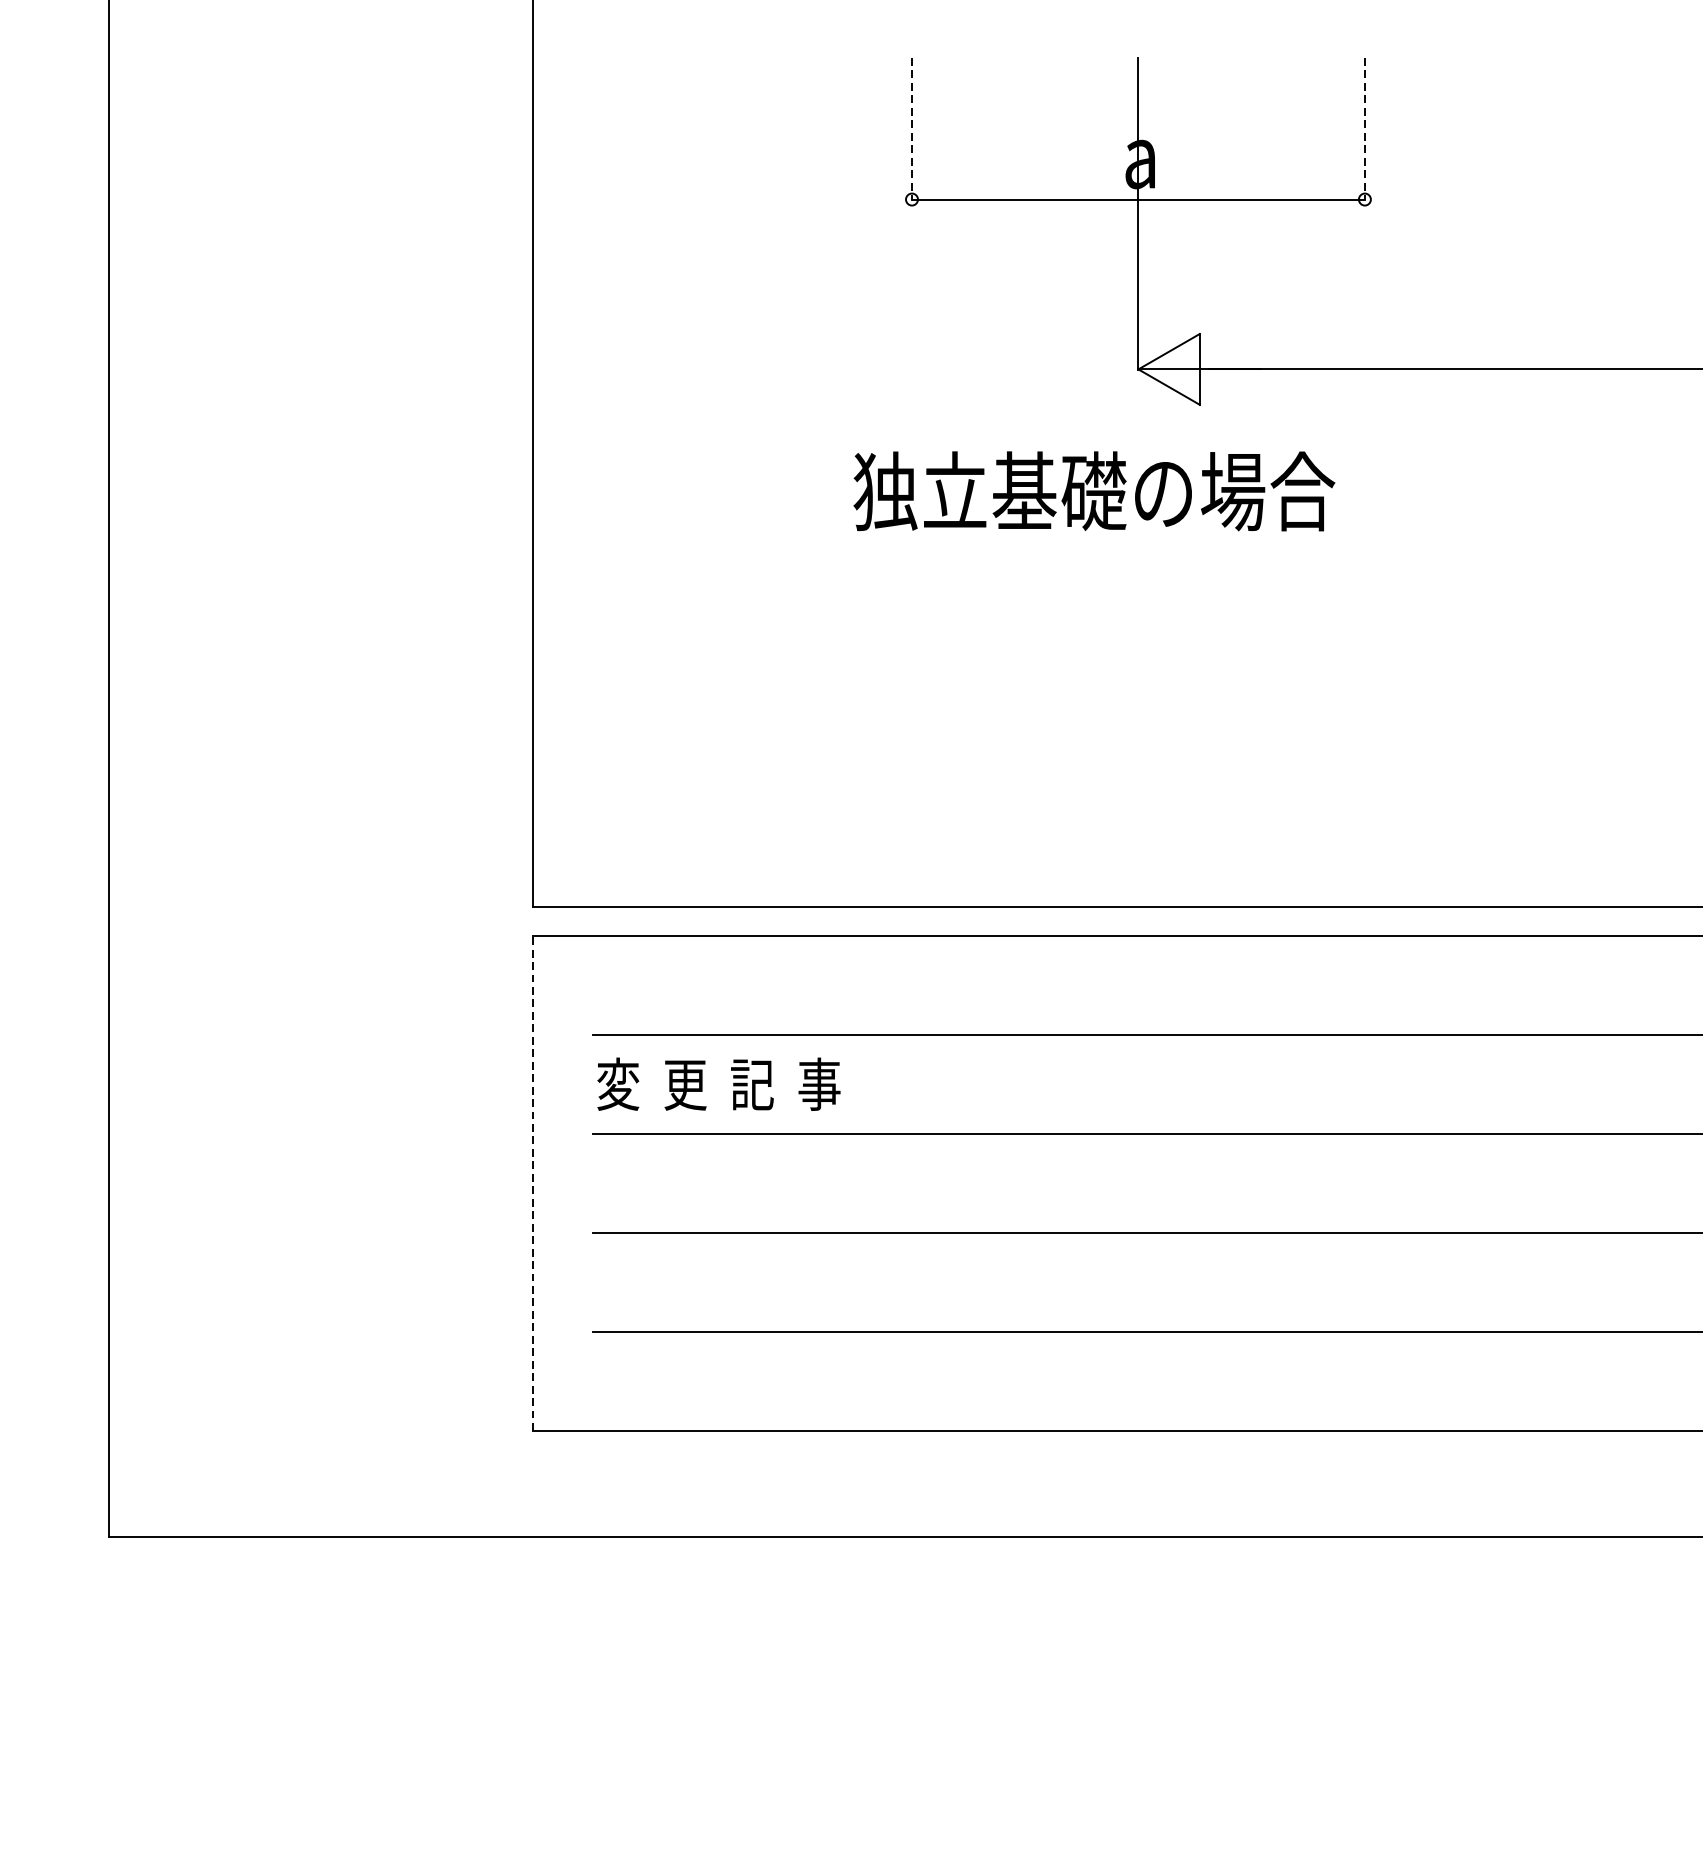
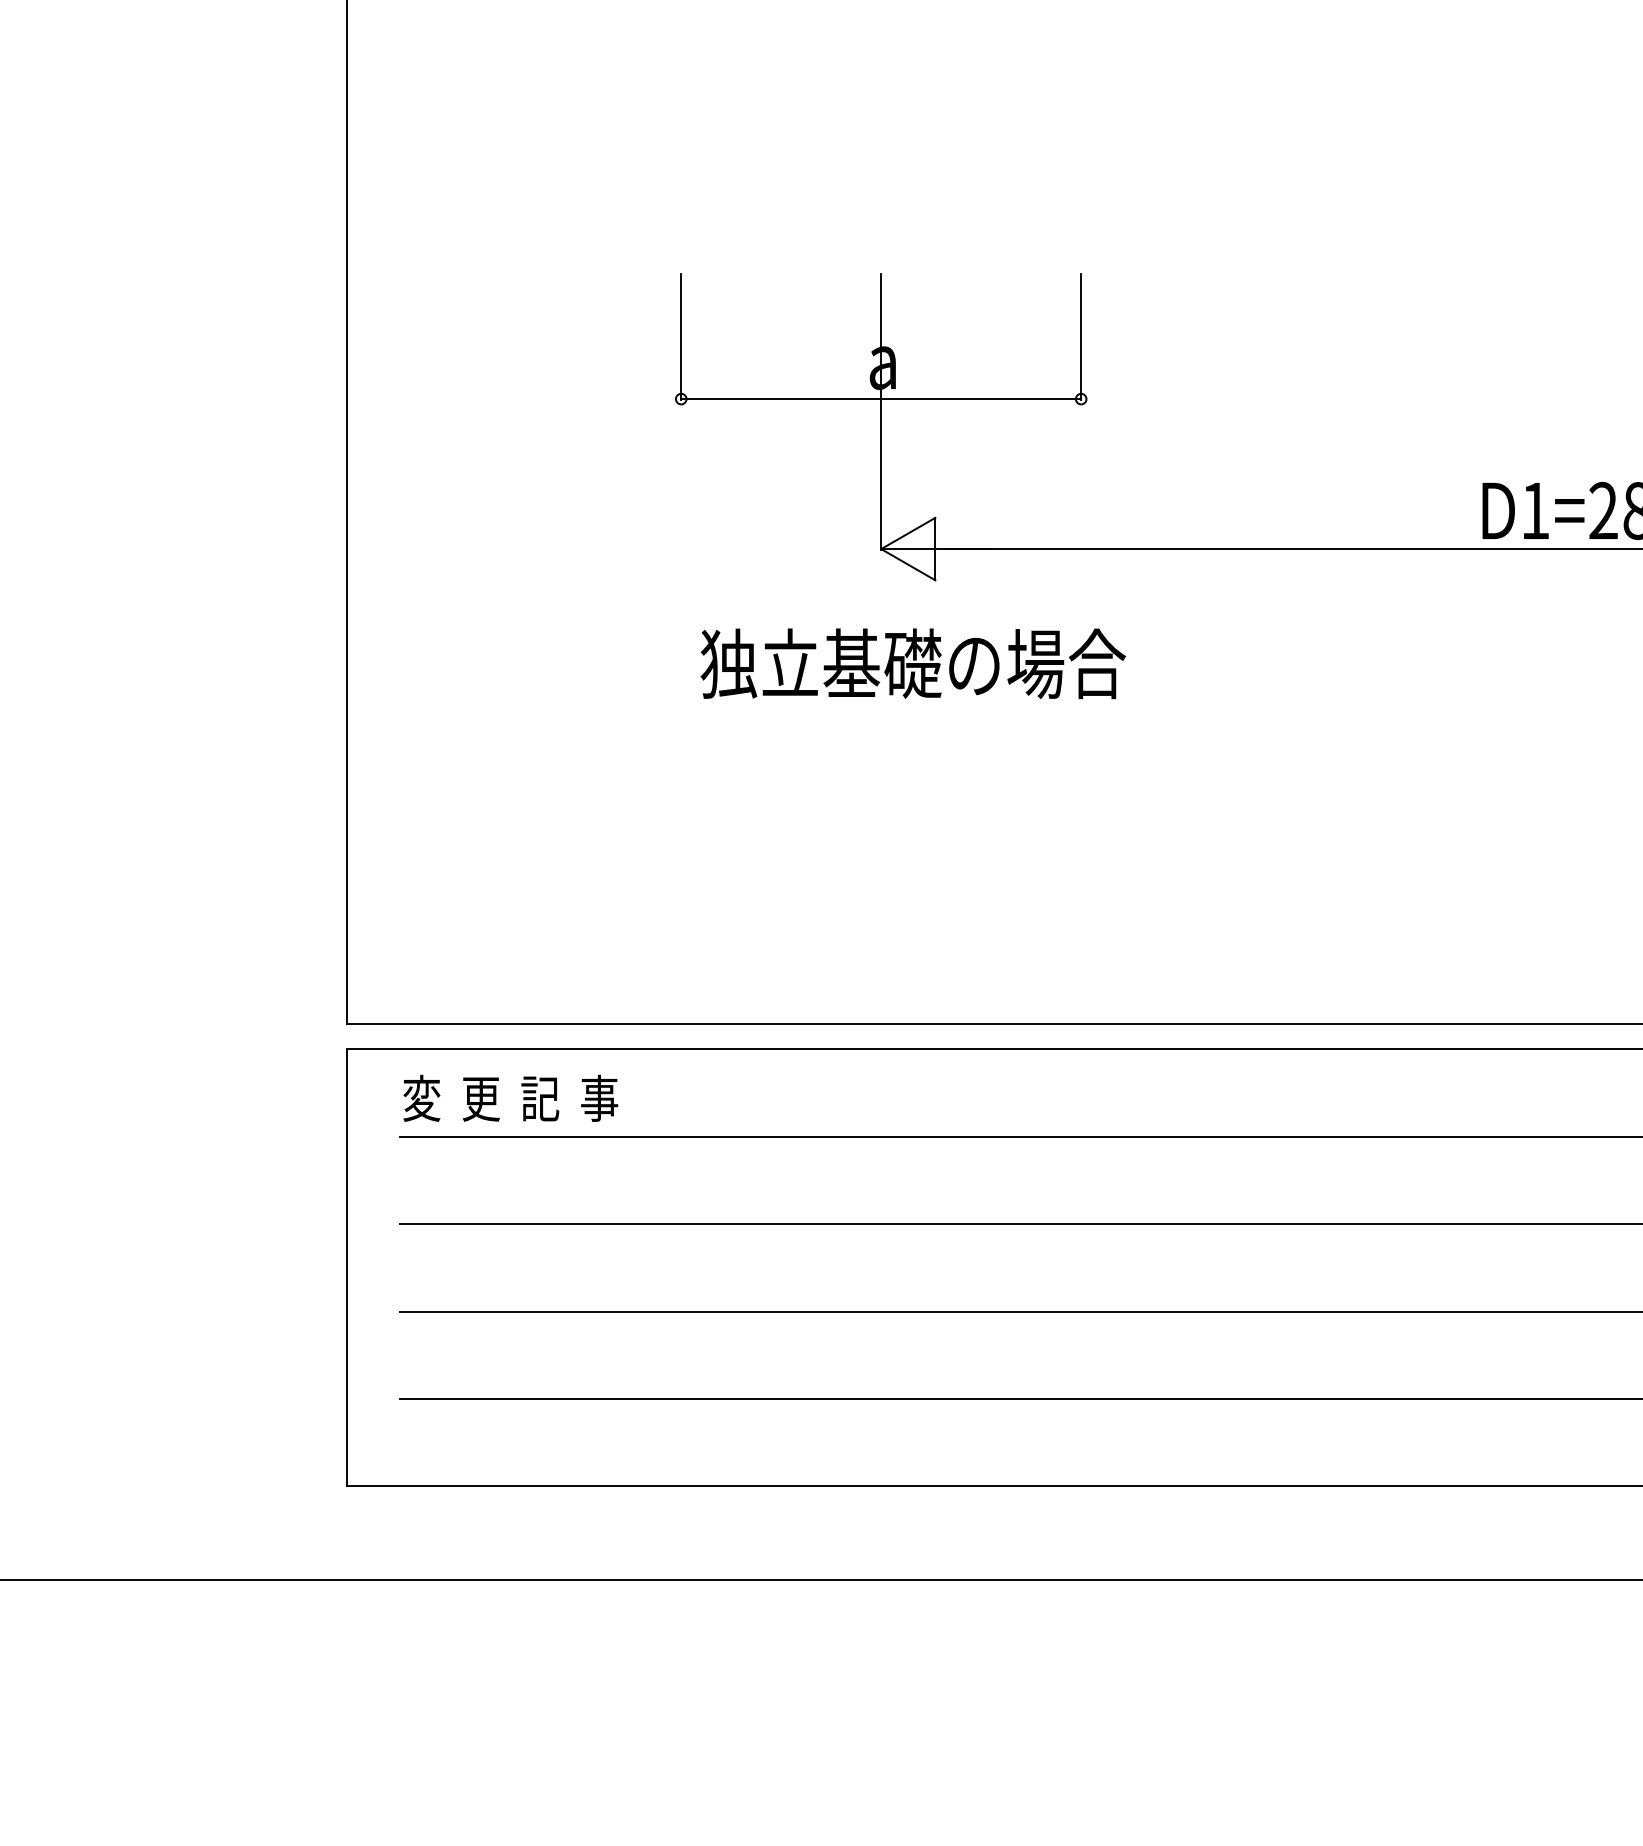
line: (912, 128) -> (681, 336), dashed -> solid
line: (1365, 128) -> (1081, 336), dashed -> solid
text: (1094, 491) -> (913, 663), moved
text: (718, 1083) -> (510, 1097), moved
line: (532, 1182) -> (346, 1267), dashed -> solid

